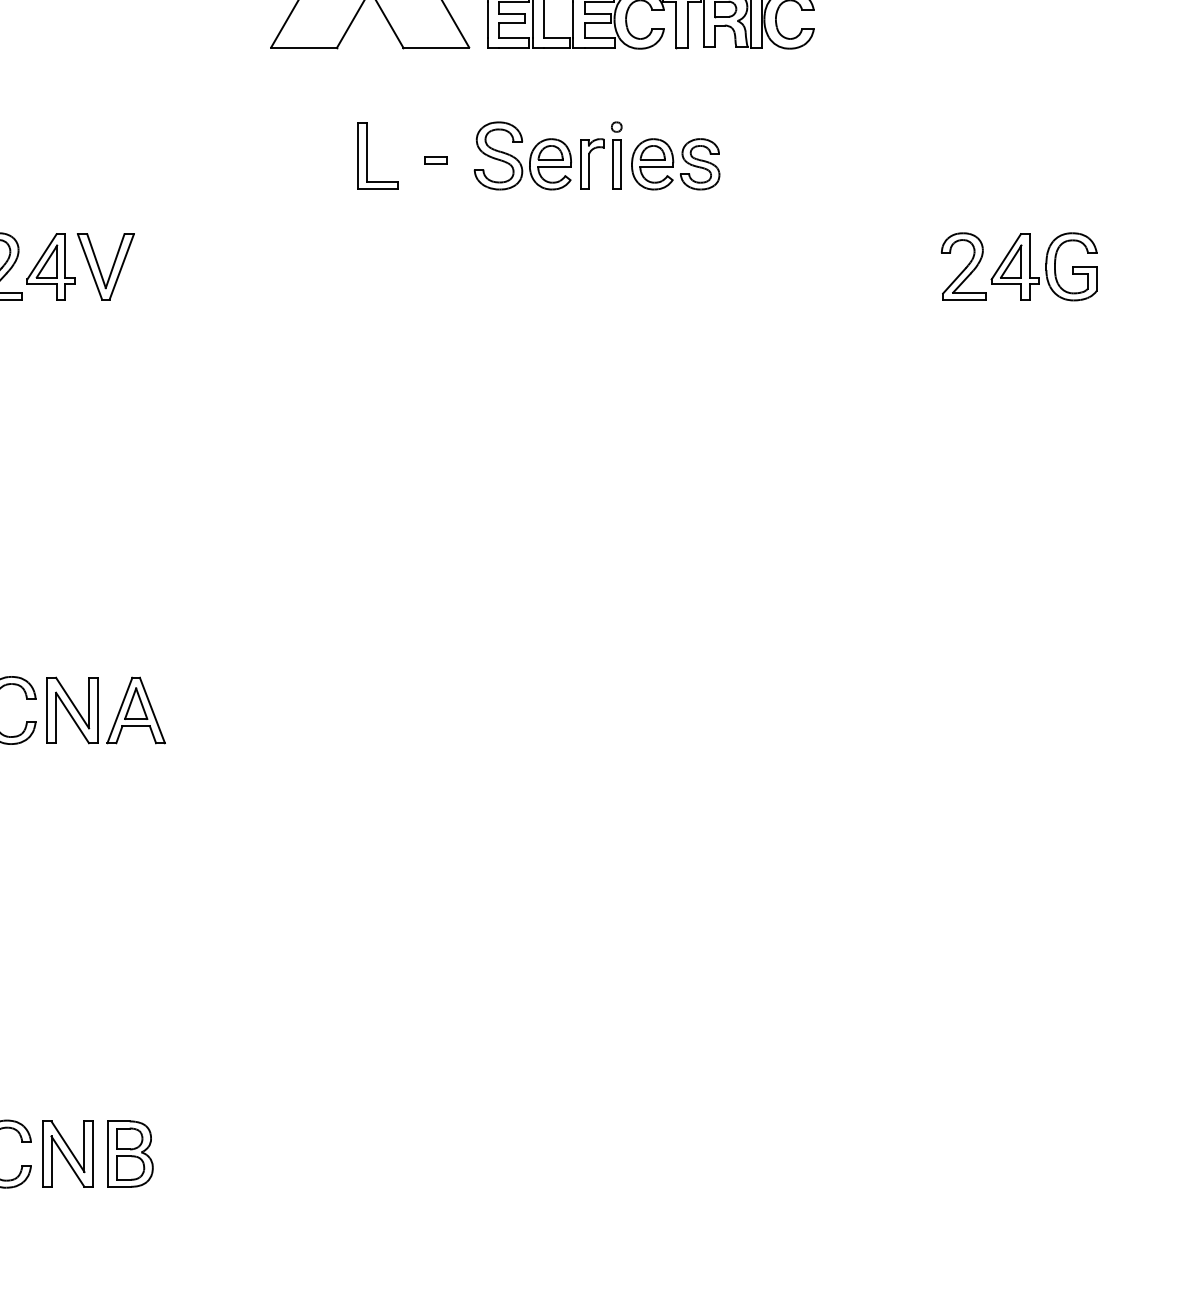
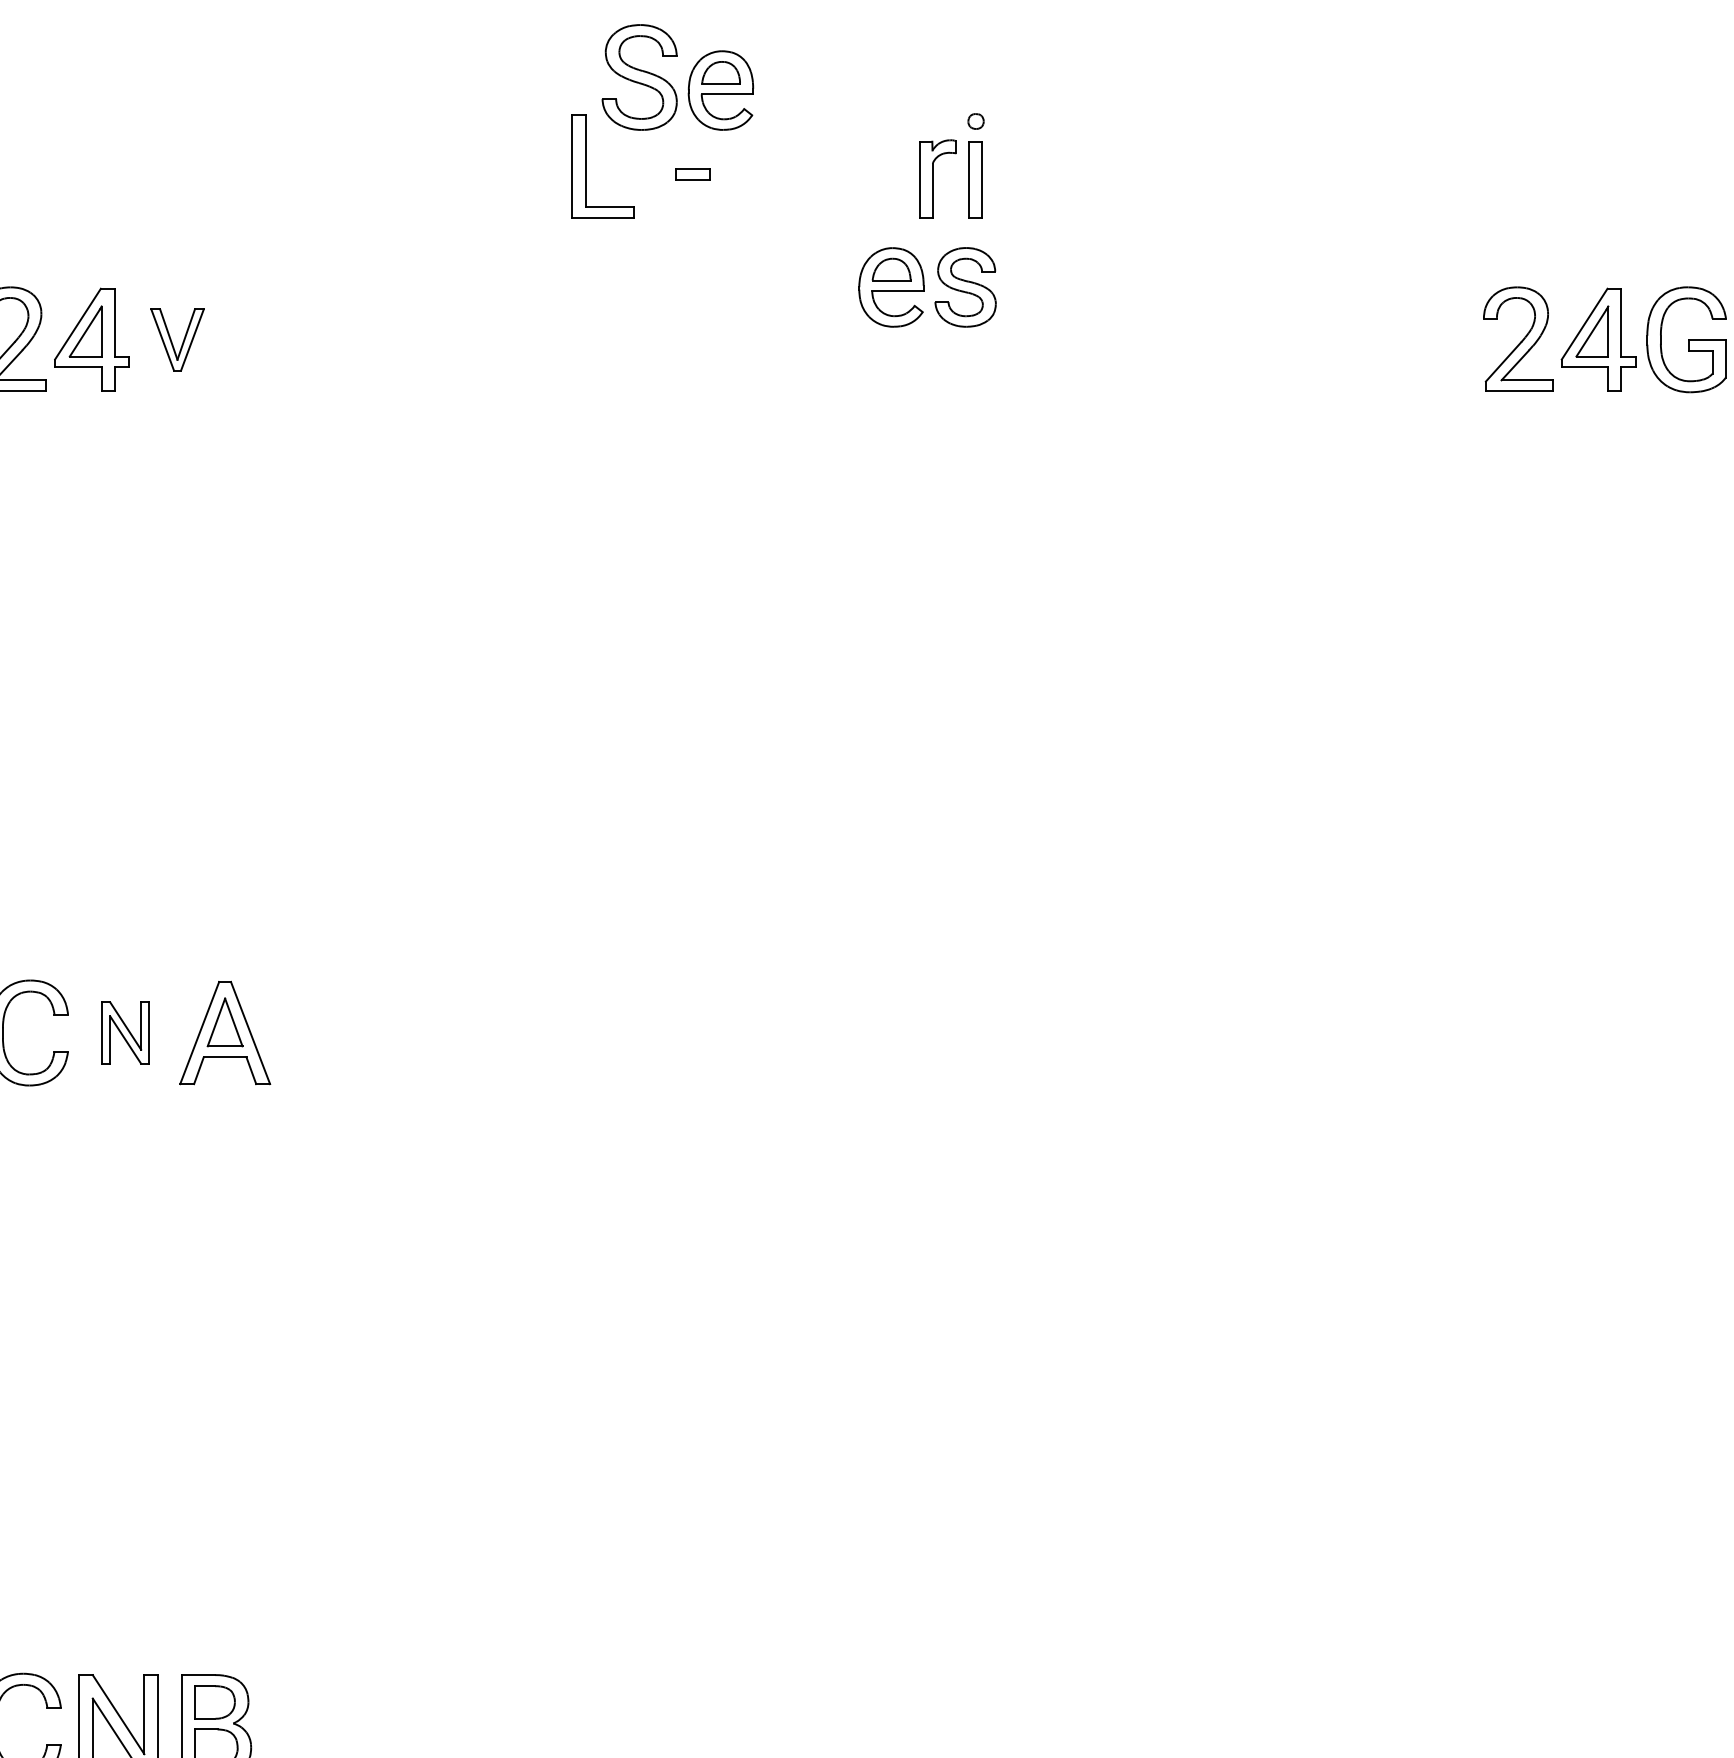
part: (522, 155) -> (677, 76), moved
part: (675, 164) -> (927, 287), moved
part: (105, 266) -> (177, 339), size x0.6
part: (72, 710) -> (125, 1033), size x0.6

